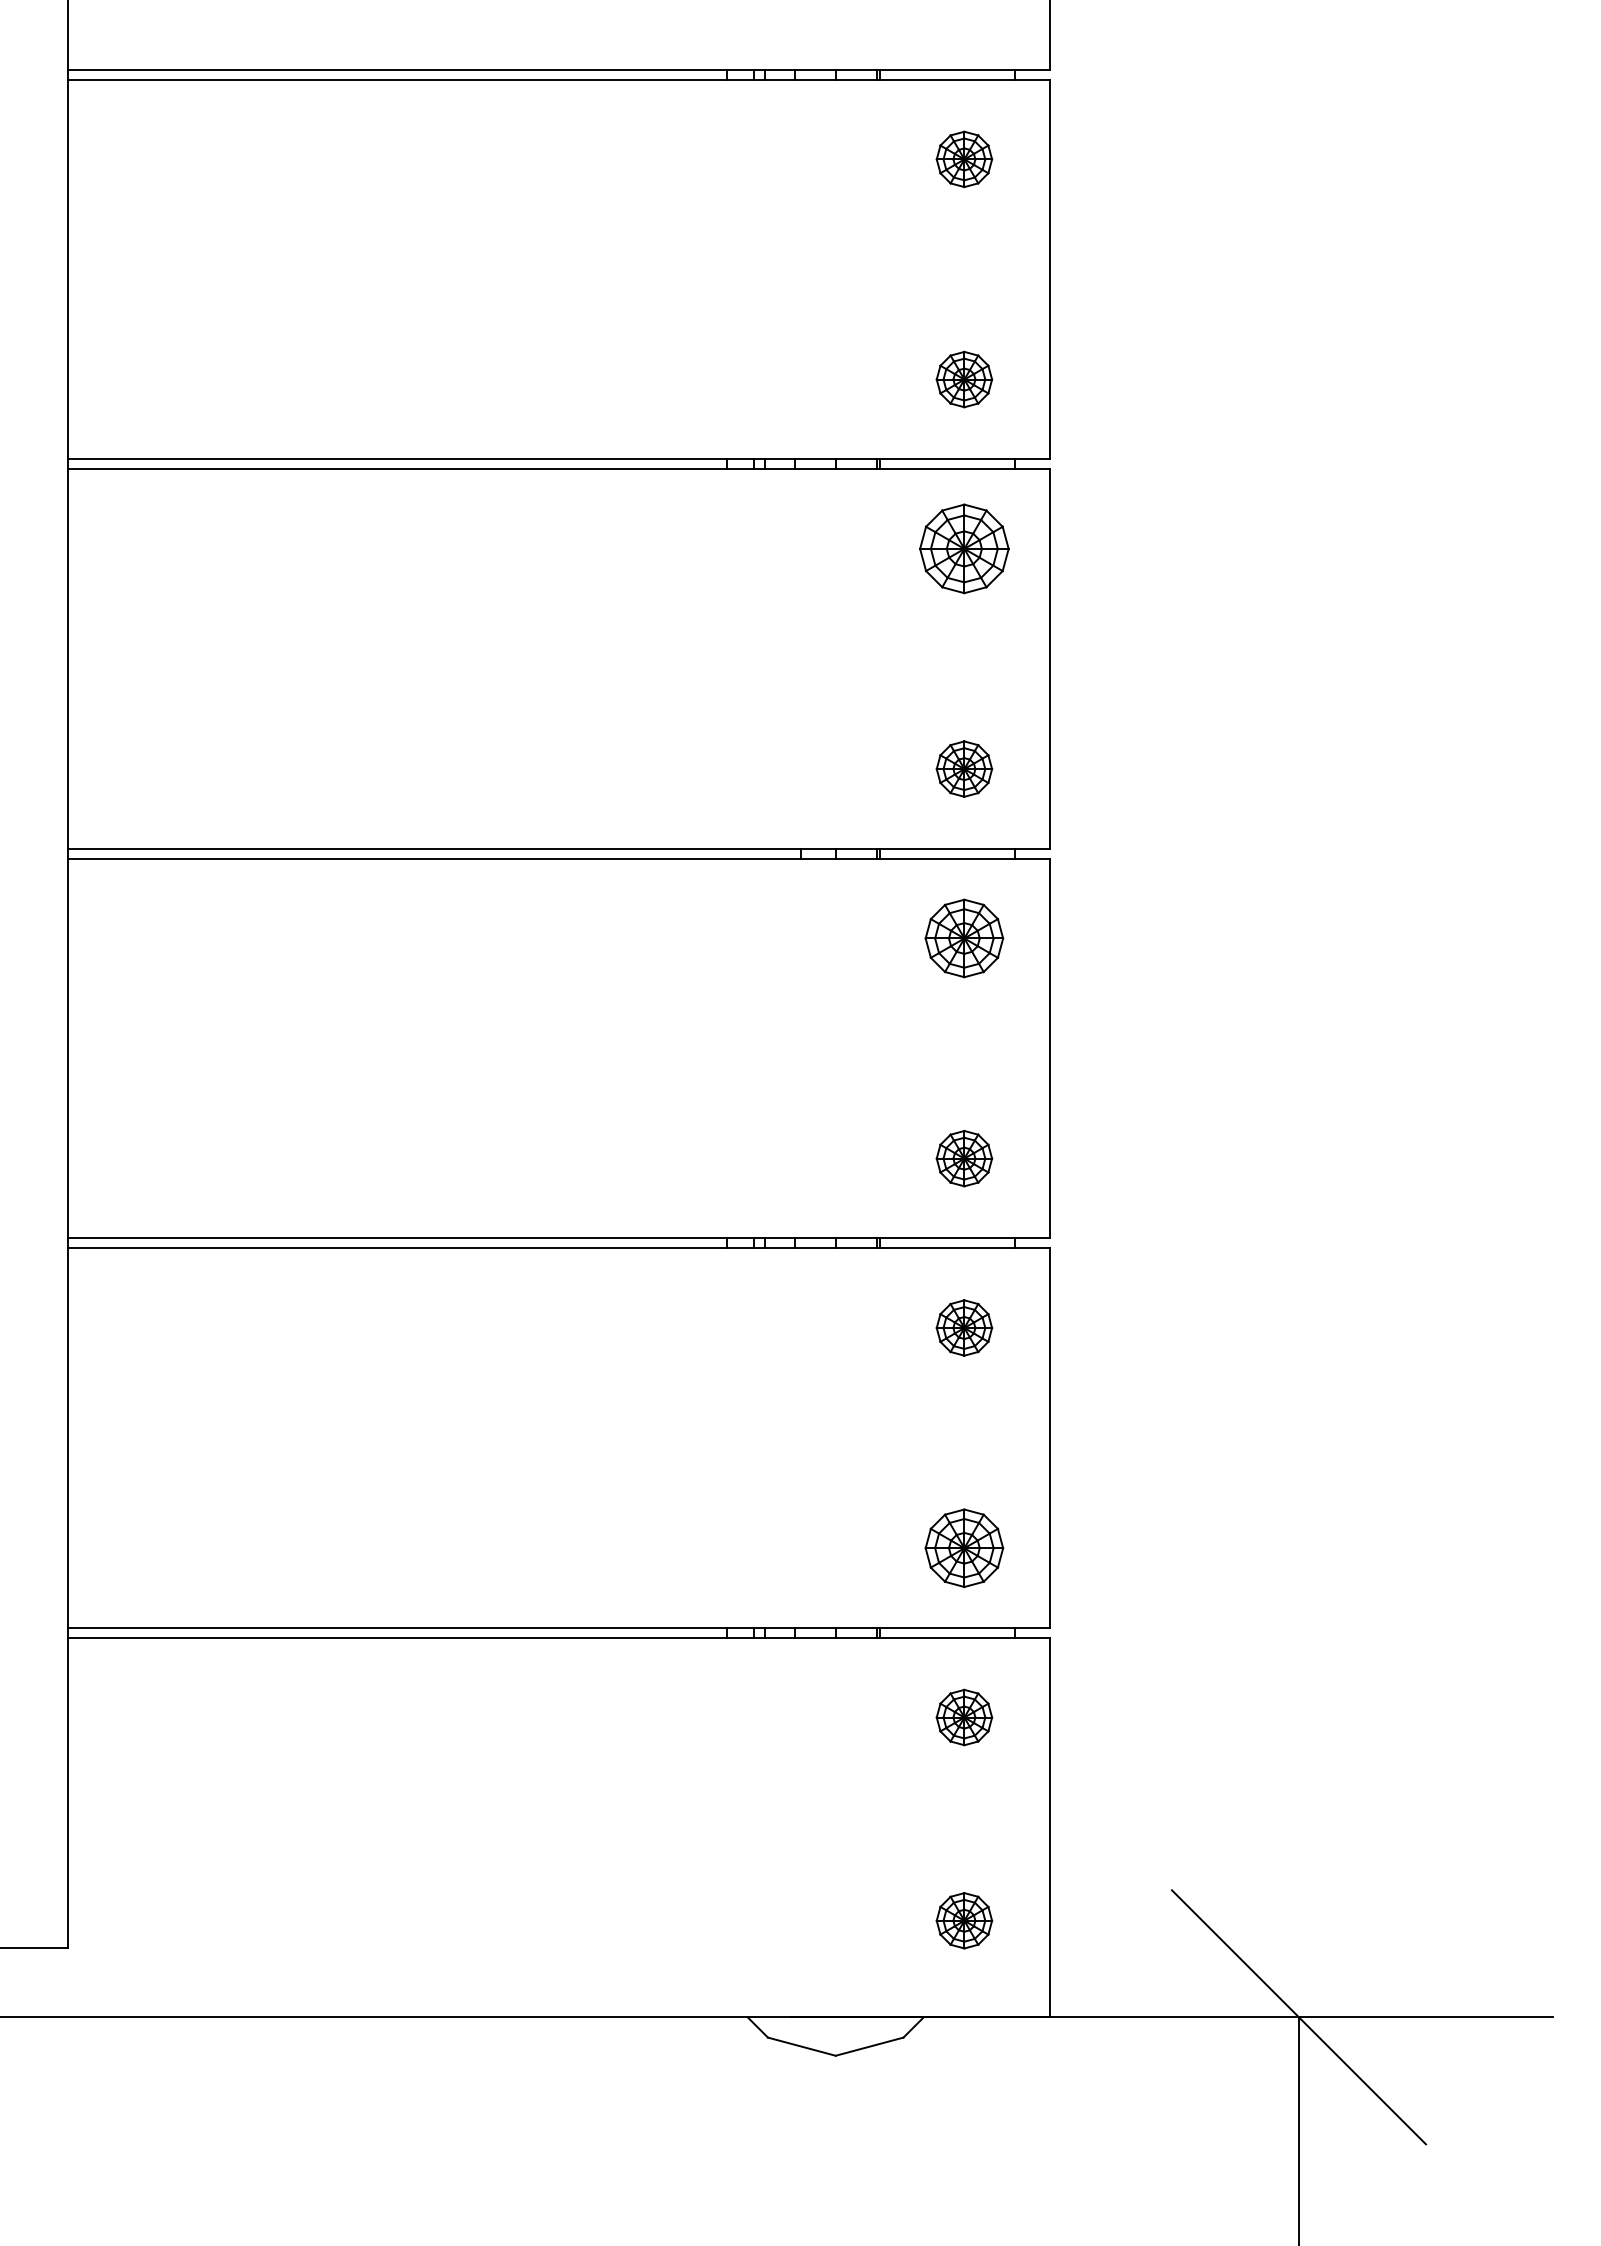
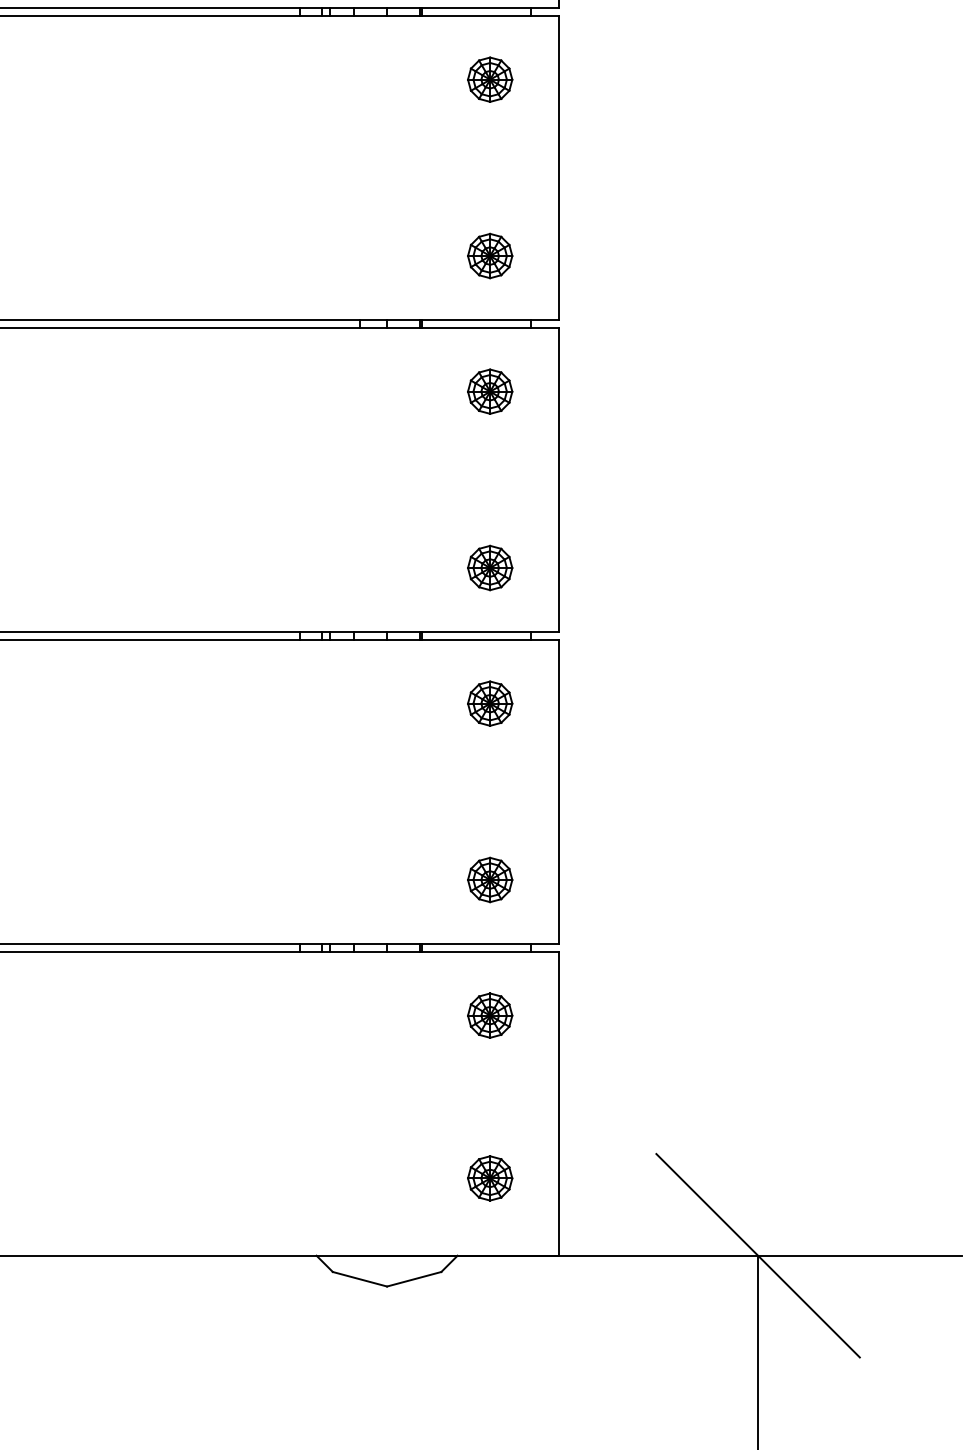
part: (964, 548) -> (490, 79), size x0.62
part: (964, 938) -> (490, 391), size x0.71
part: (964, 1547) -> (490, 879), size x0.71

